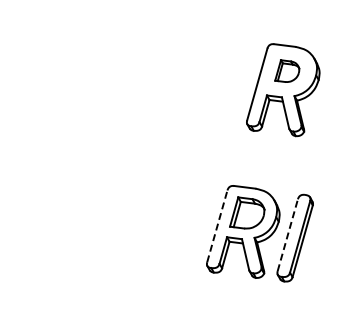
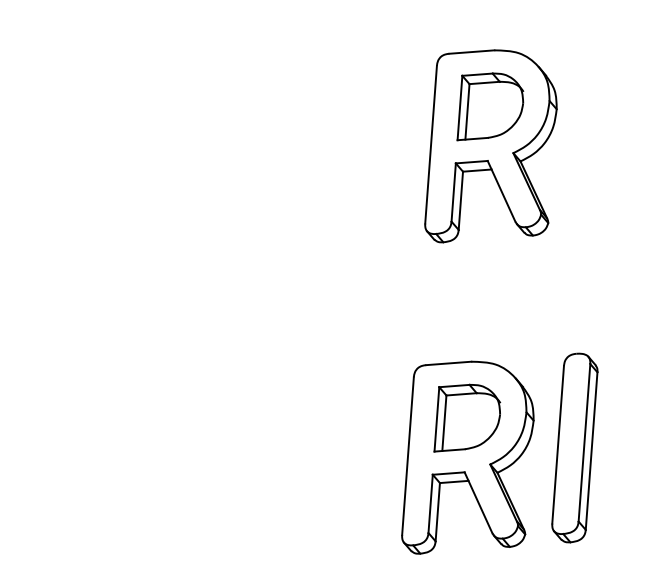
part: (287, 70) -> (487, 102), size x1.43
line: (217, 225) -> (407, 454), dashed -> solid
line: (287, 234) -> (557, 443), dashed -> solid

